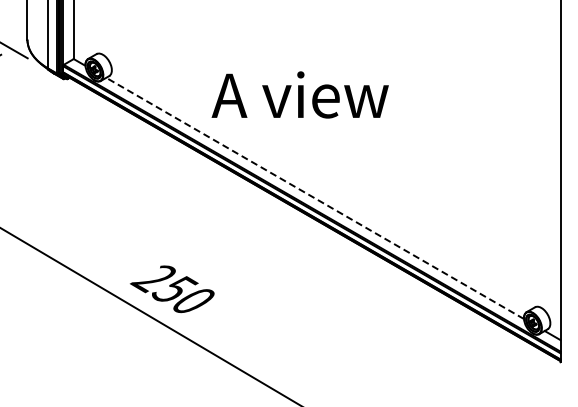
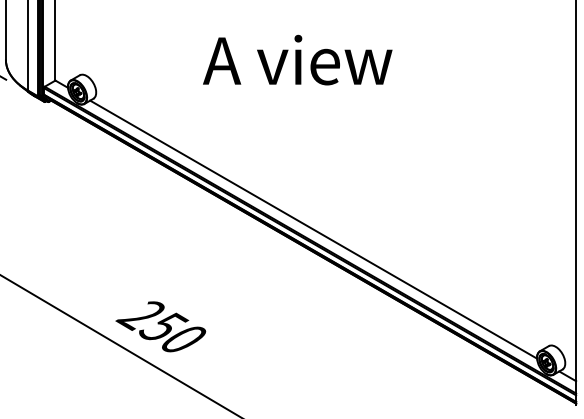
text: (299, 94) -> (296, 59), moved
line: (314, 198) -> (312, 229), dashed -> solid

